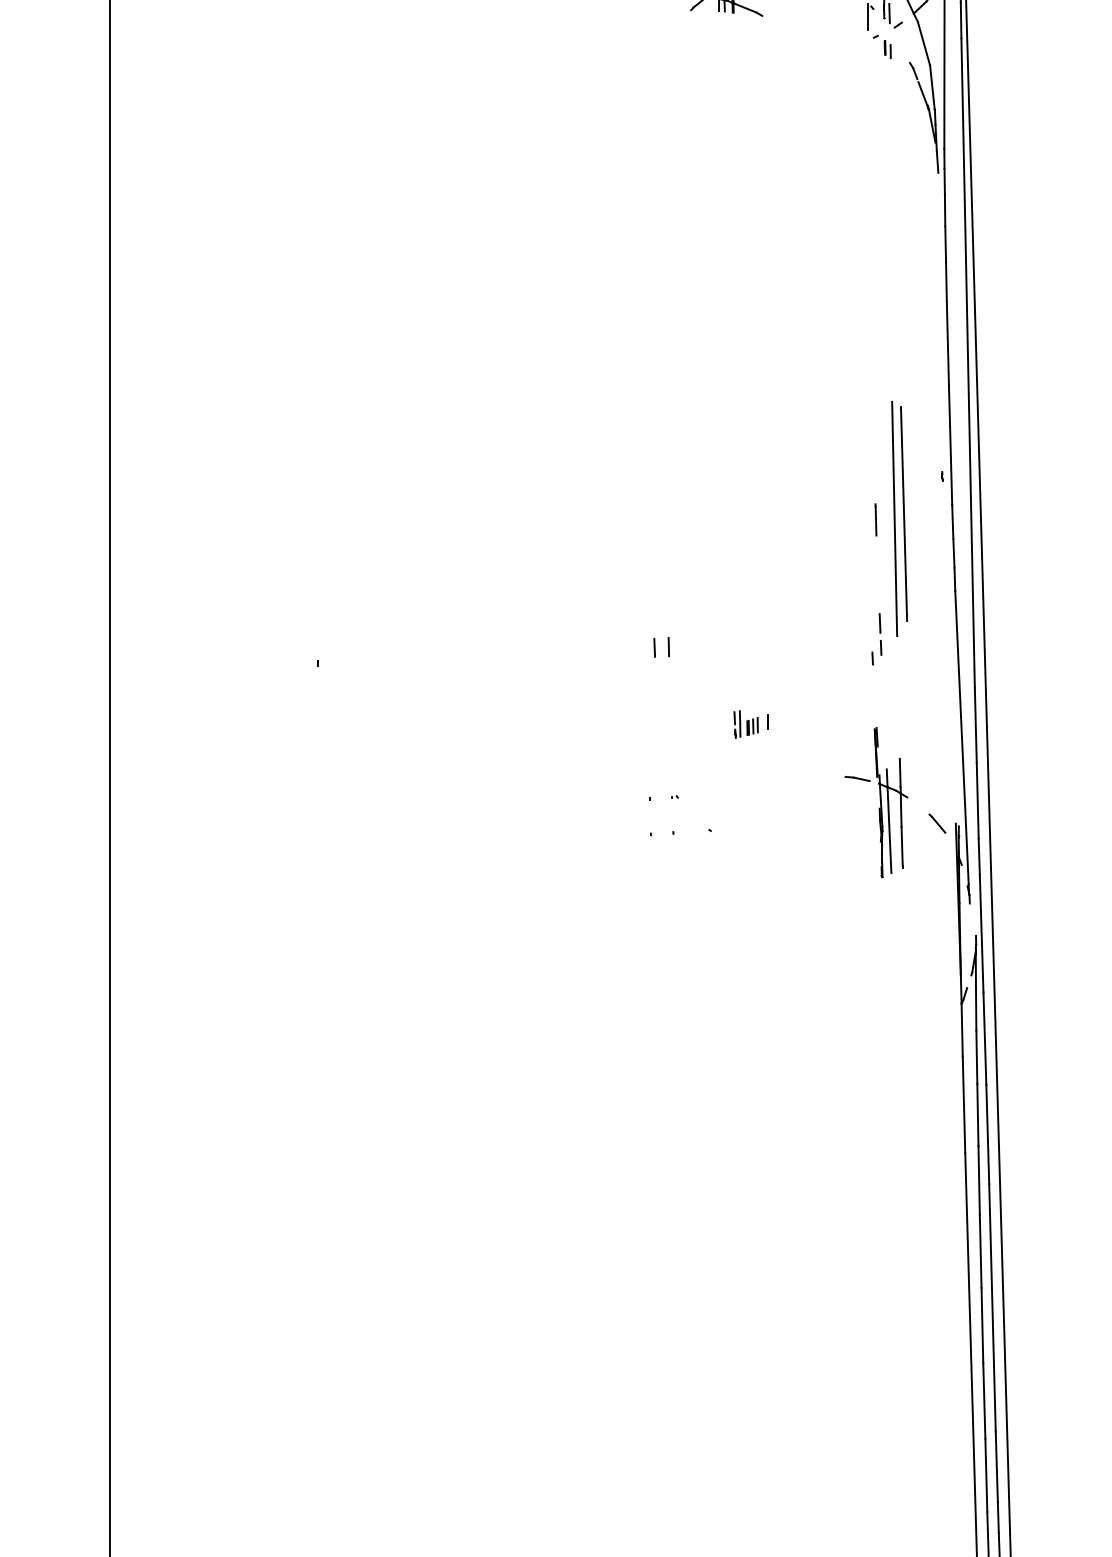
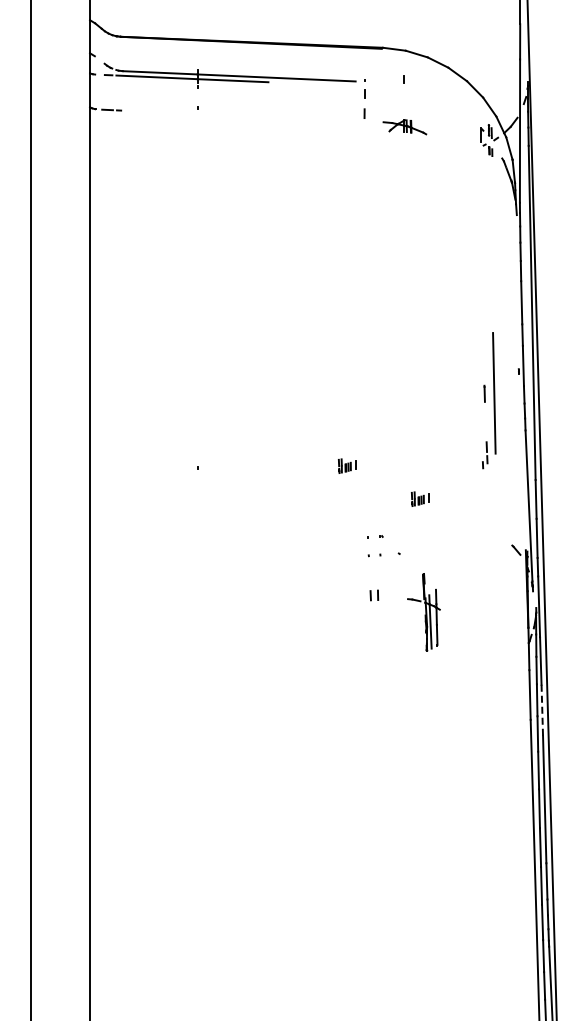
line: (902, 513) -> (498, 390), removed
part: (661, 647) -> (374, 595), moved
part: (609, 659) -> (347, 465), added
part: (875, 802) -> (423, 612), moved
line: (988, 1134) -> (542, 710), solid -> dashed

